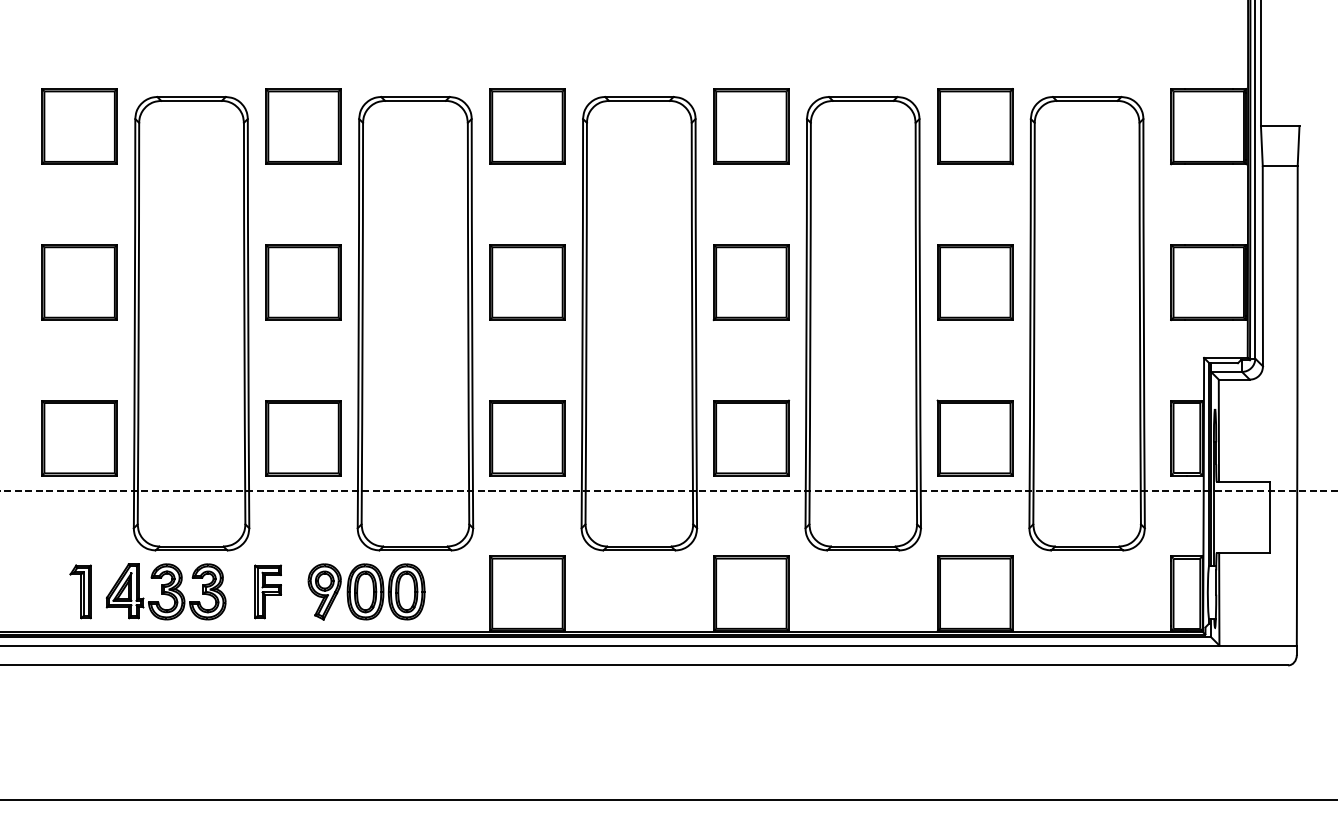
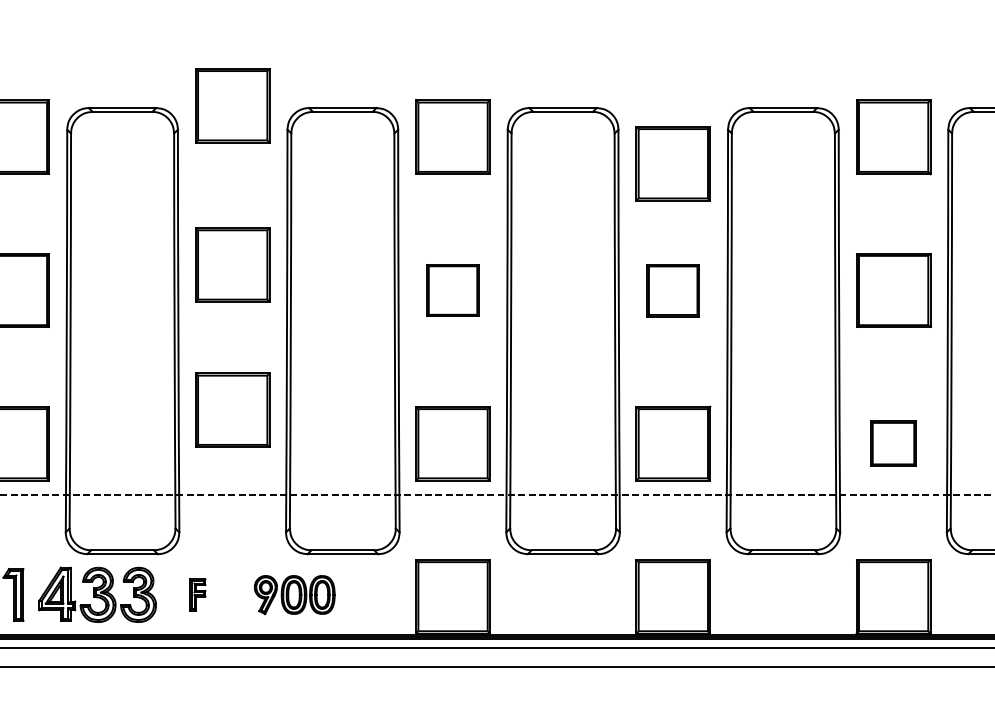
part: (303, 126) -> (232, 105), moved
part: (751, 126) -> (673, 163), moved
part: (303, 282) -> (232, 264), moved
part: (527, 282) -> (453, 290), size x0.7
part: (750, 282) -> (672, 290), size x0.7
part: (974, 437) -> (892, 443), size x0.6
part: (303, 438) -> (232, 410), moved
part: (267, 591) -> (197, 594), size x0.6
part: (366, 591) -> (294, 594), size x0.7

